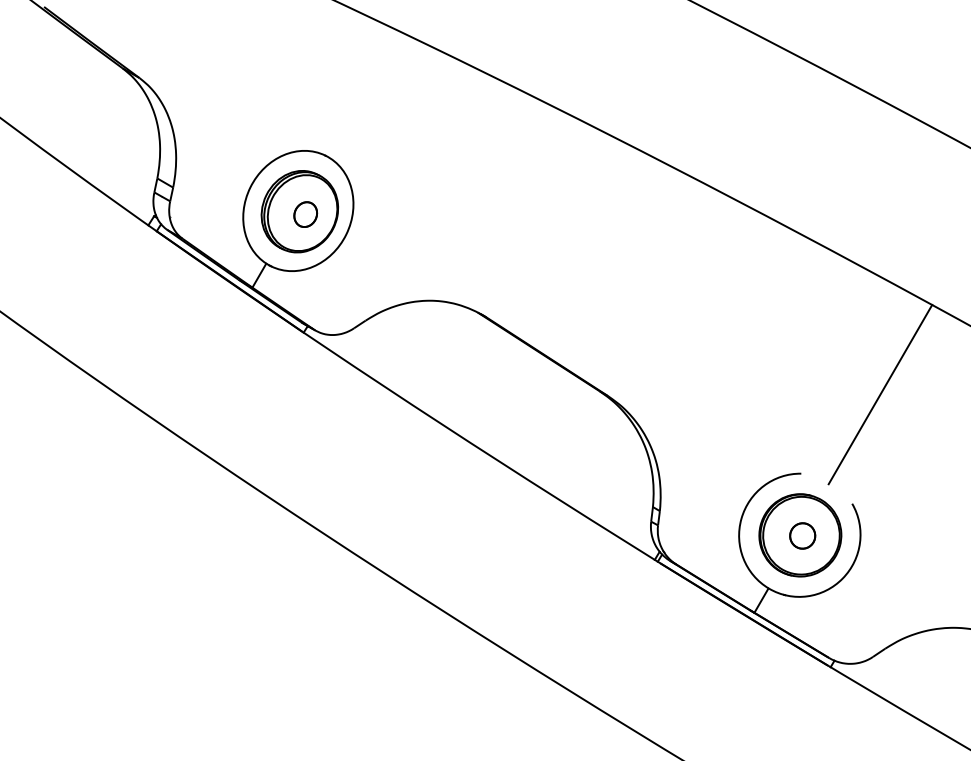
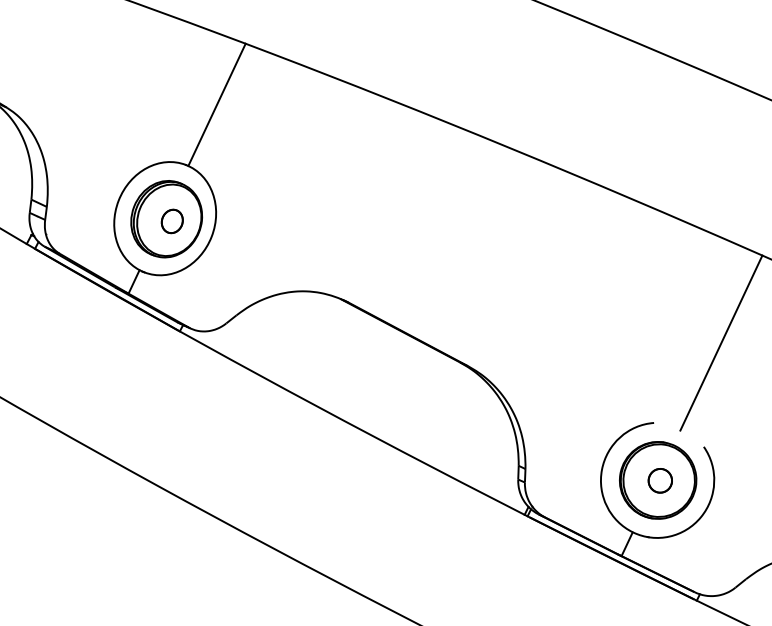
line: (363, 93) -> (216, 104), added

